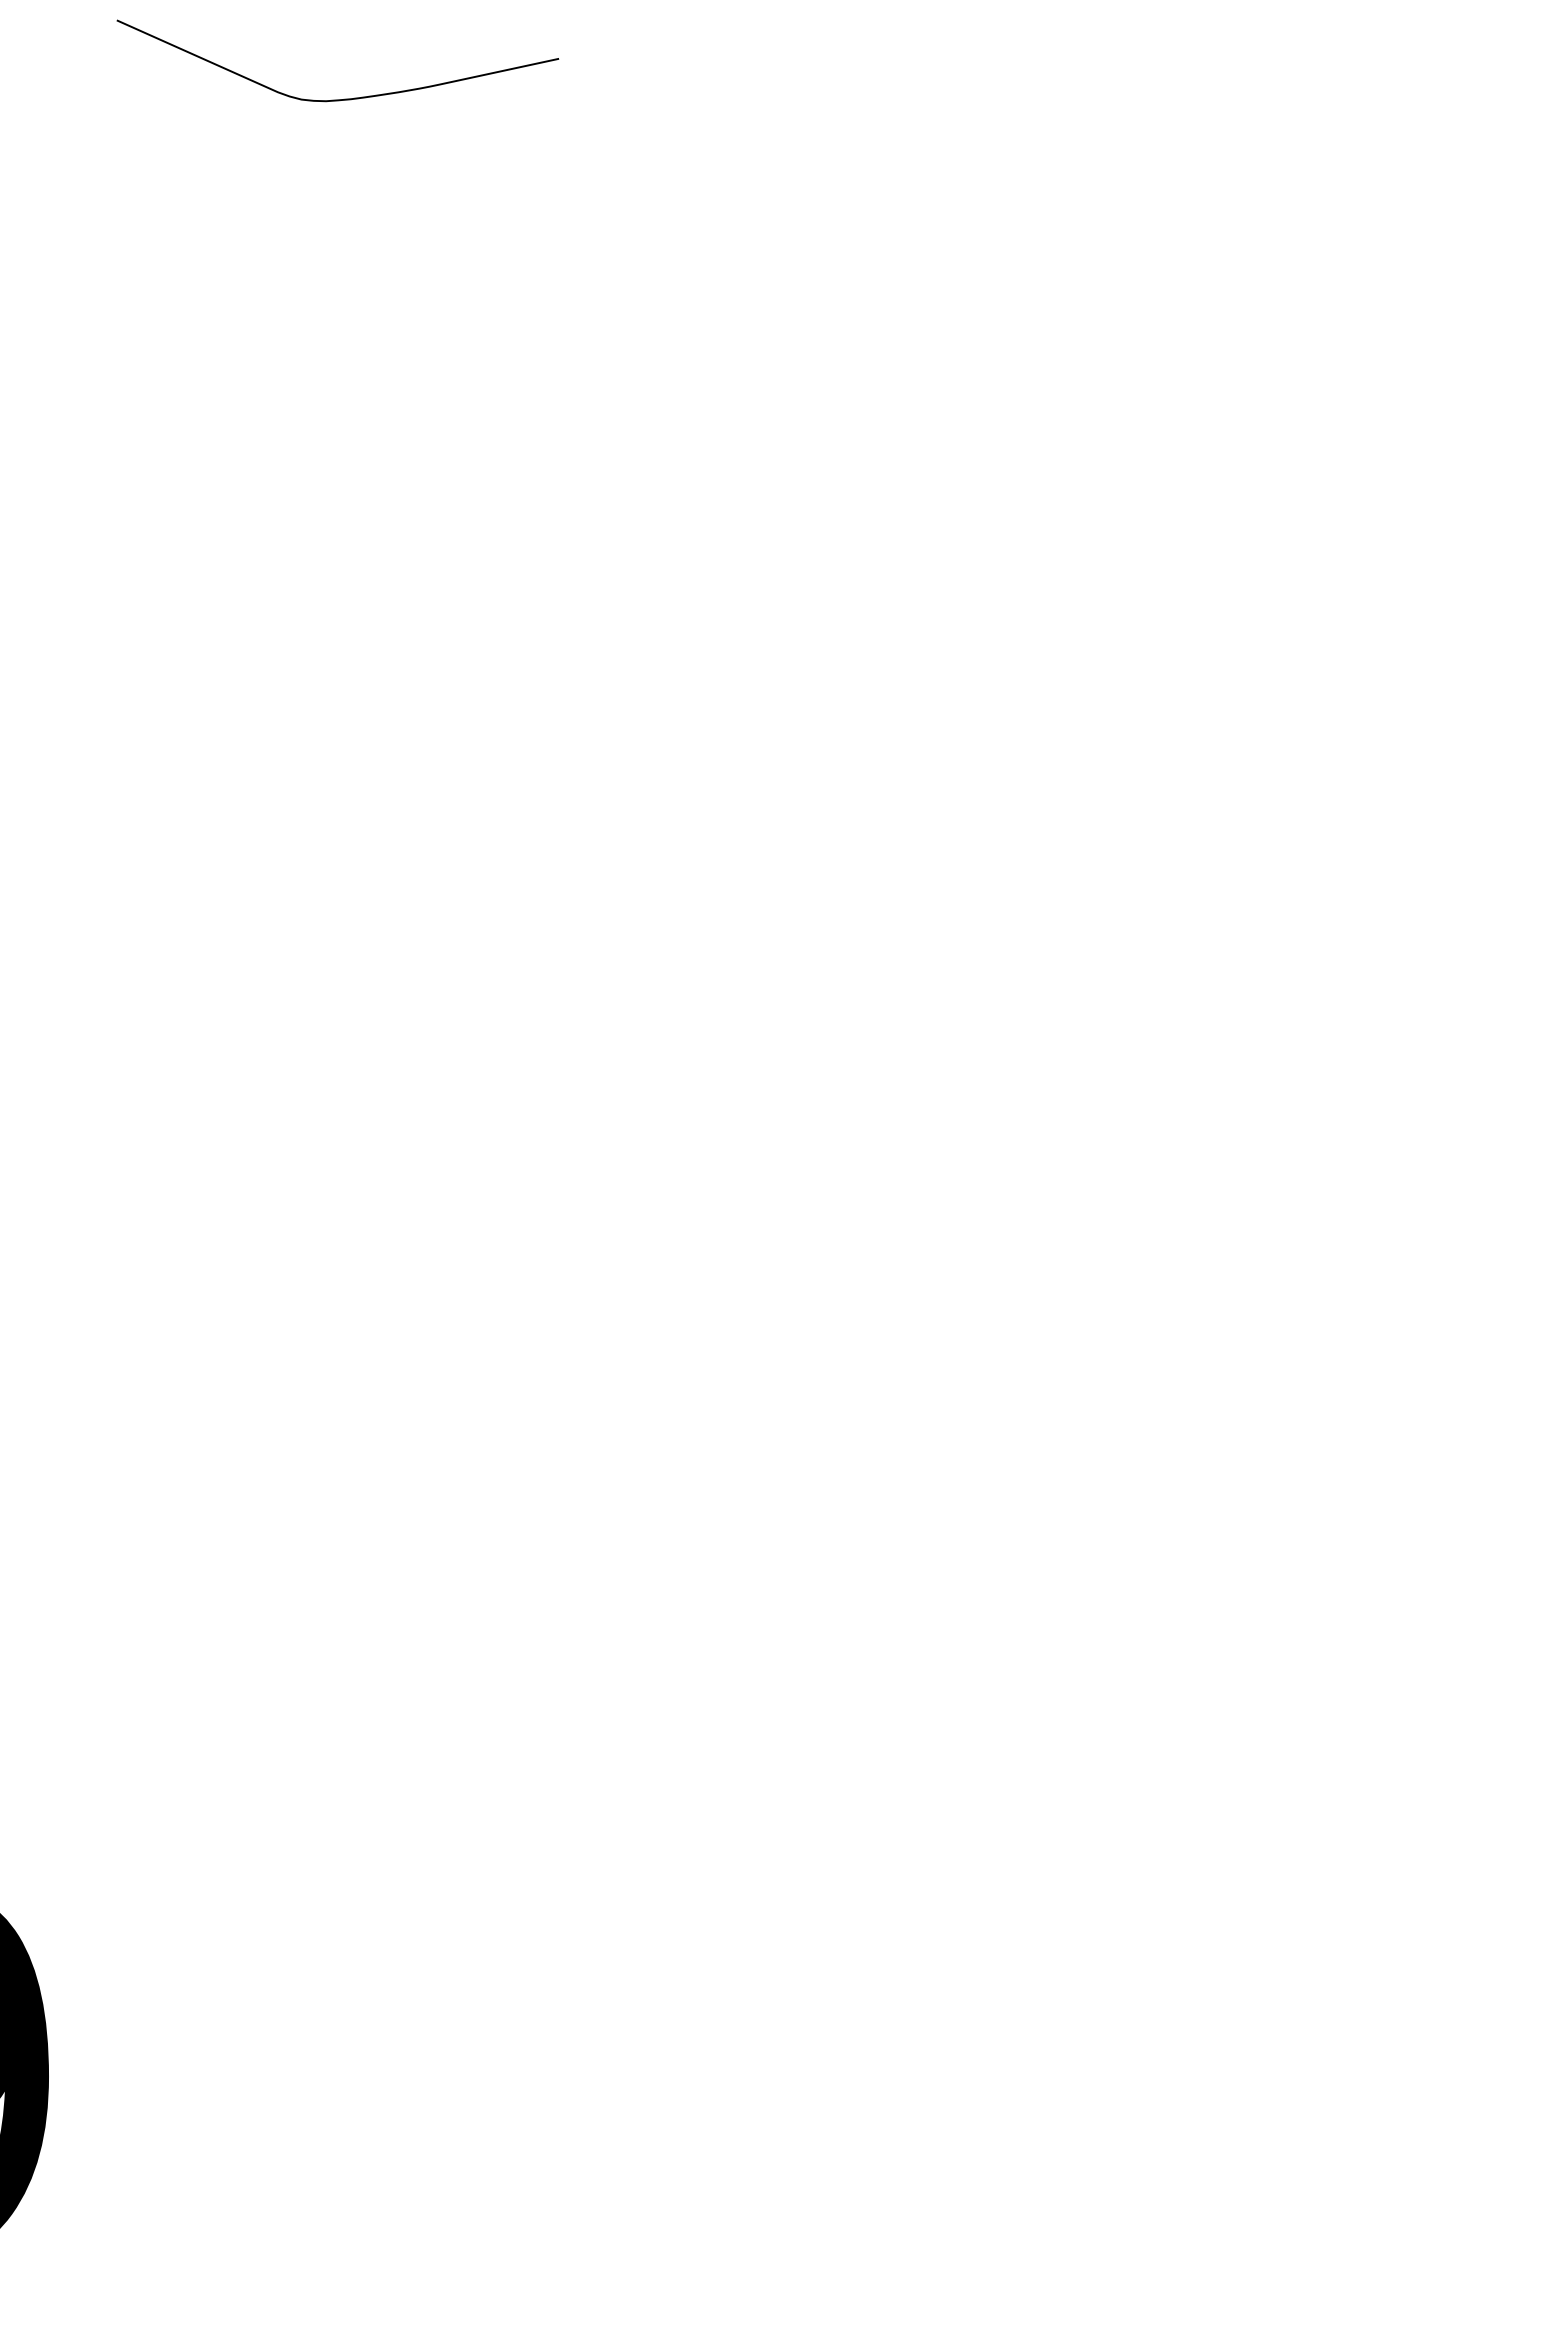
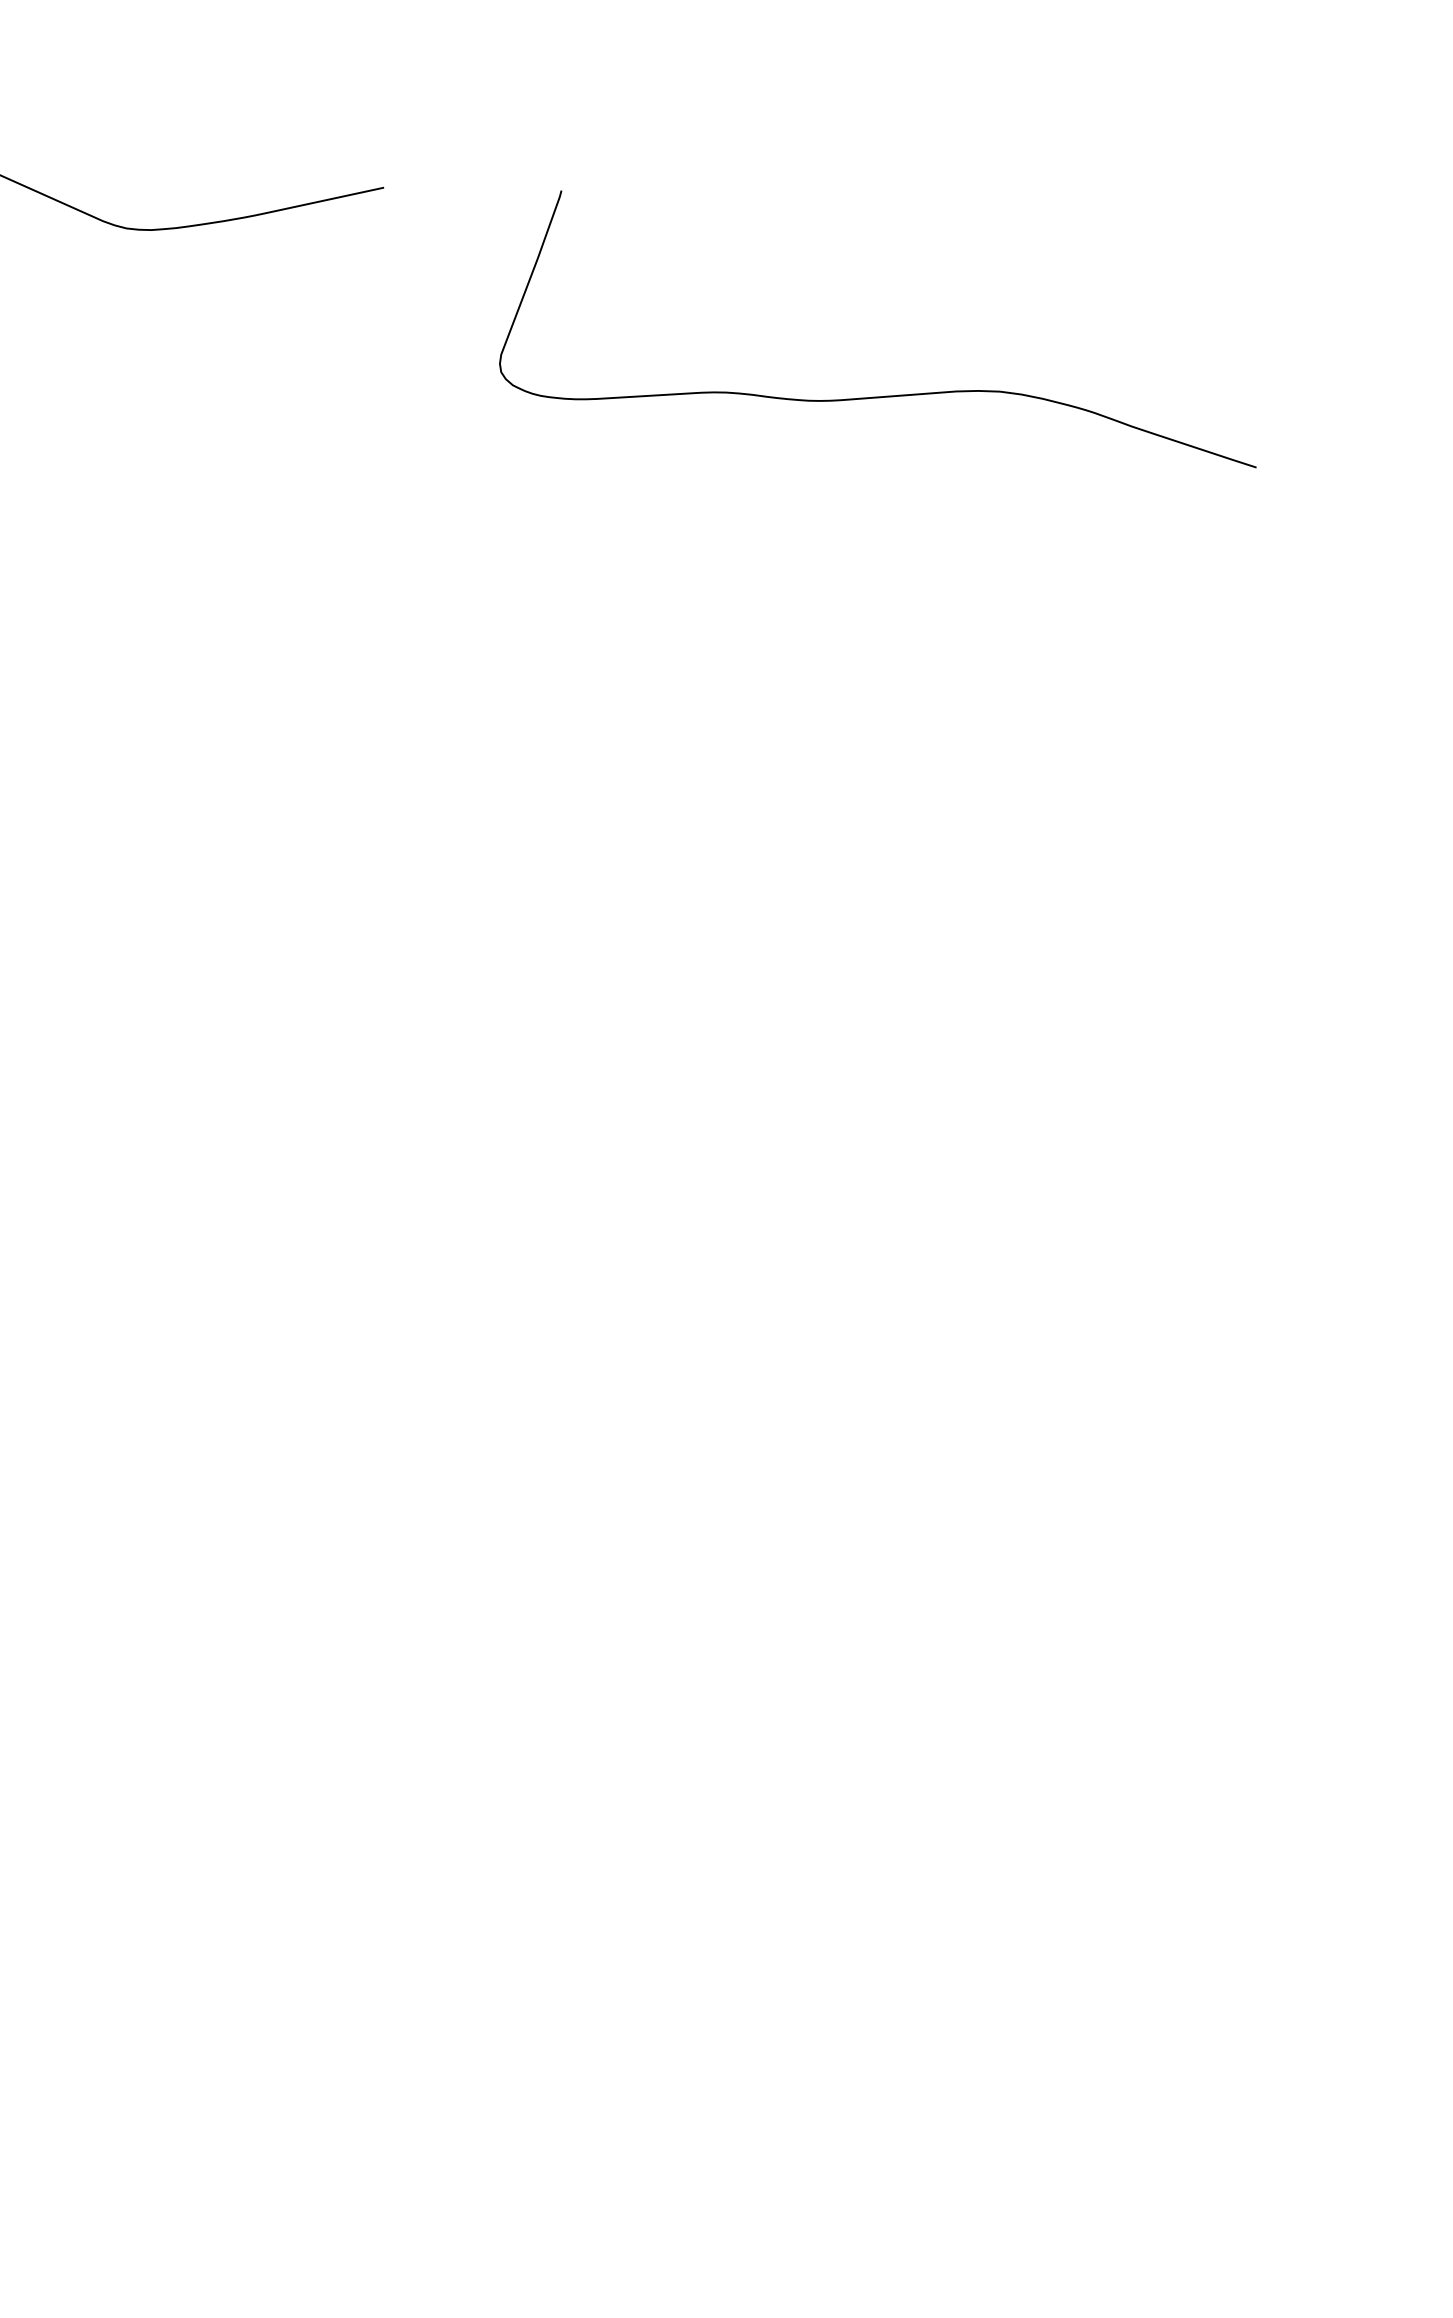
curve: (1062, 266) -> (887, 395), added

